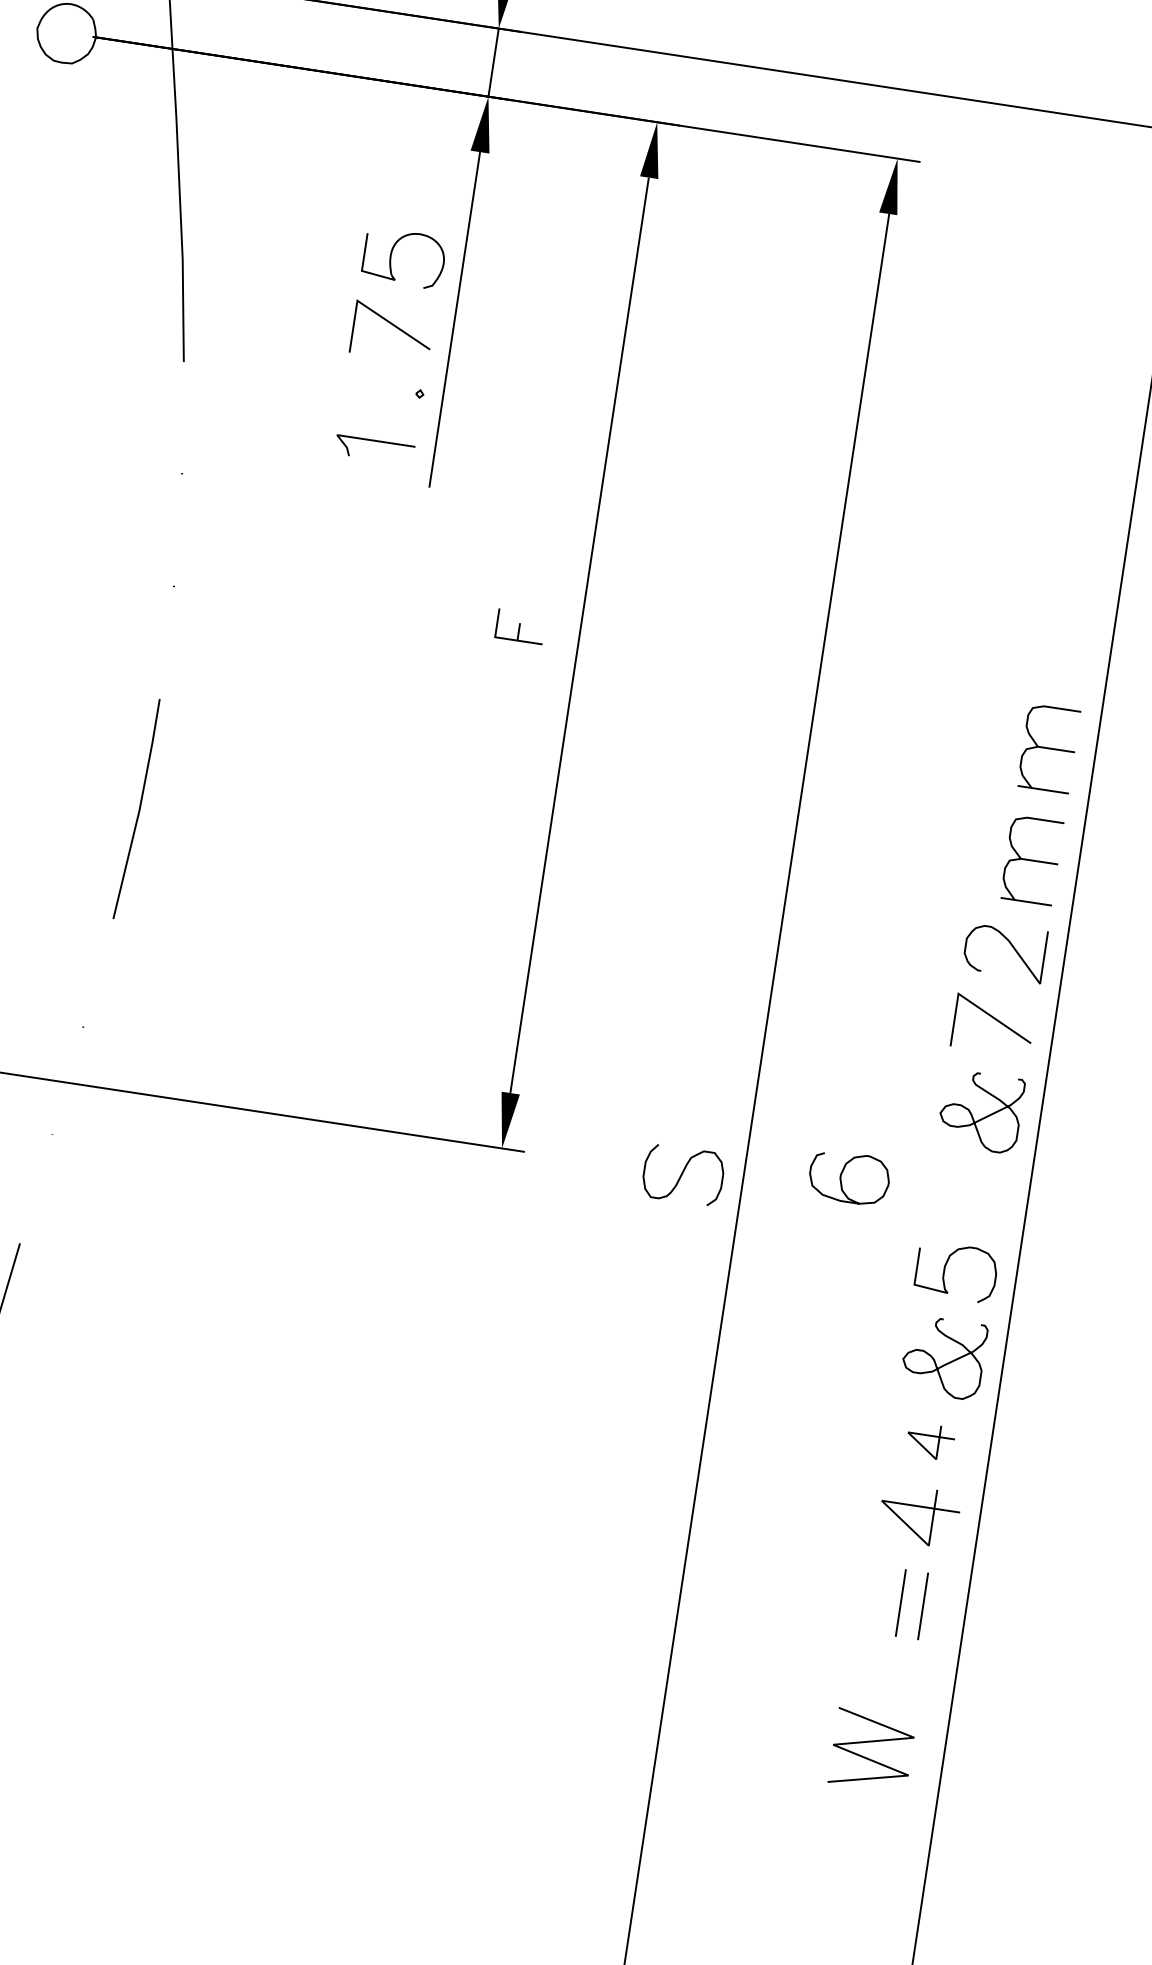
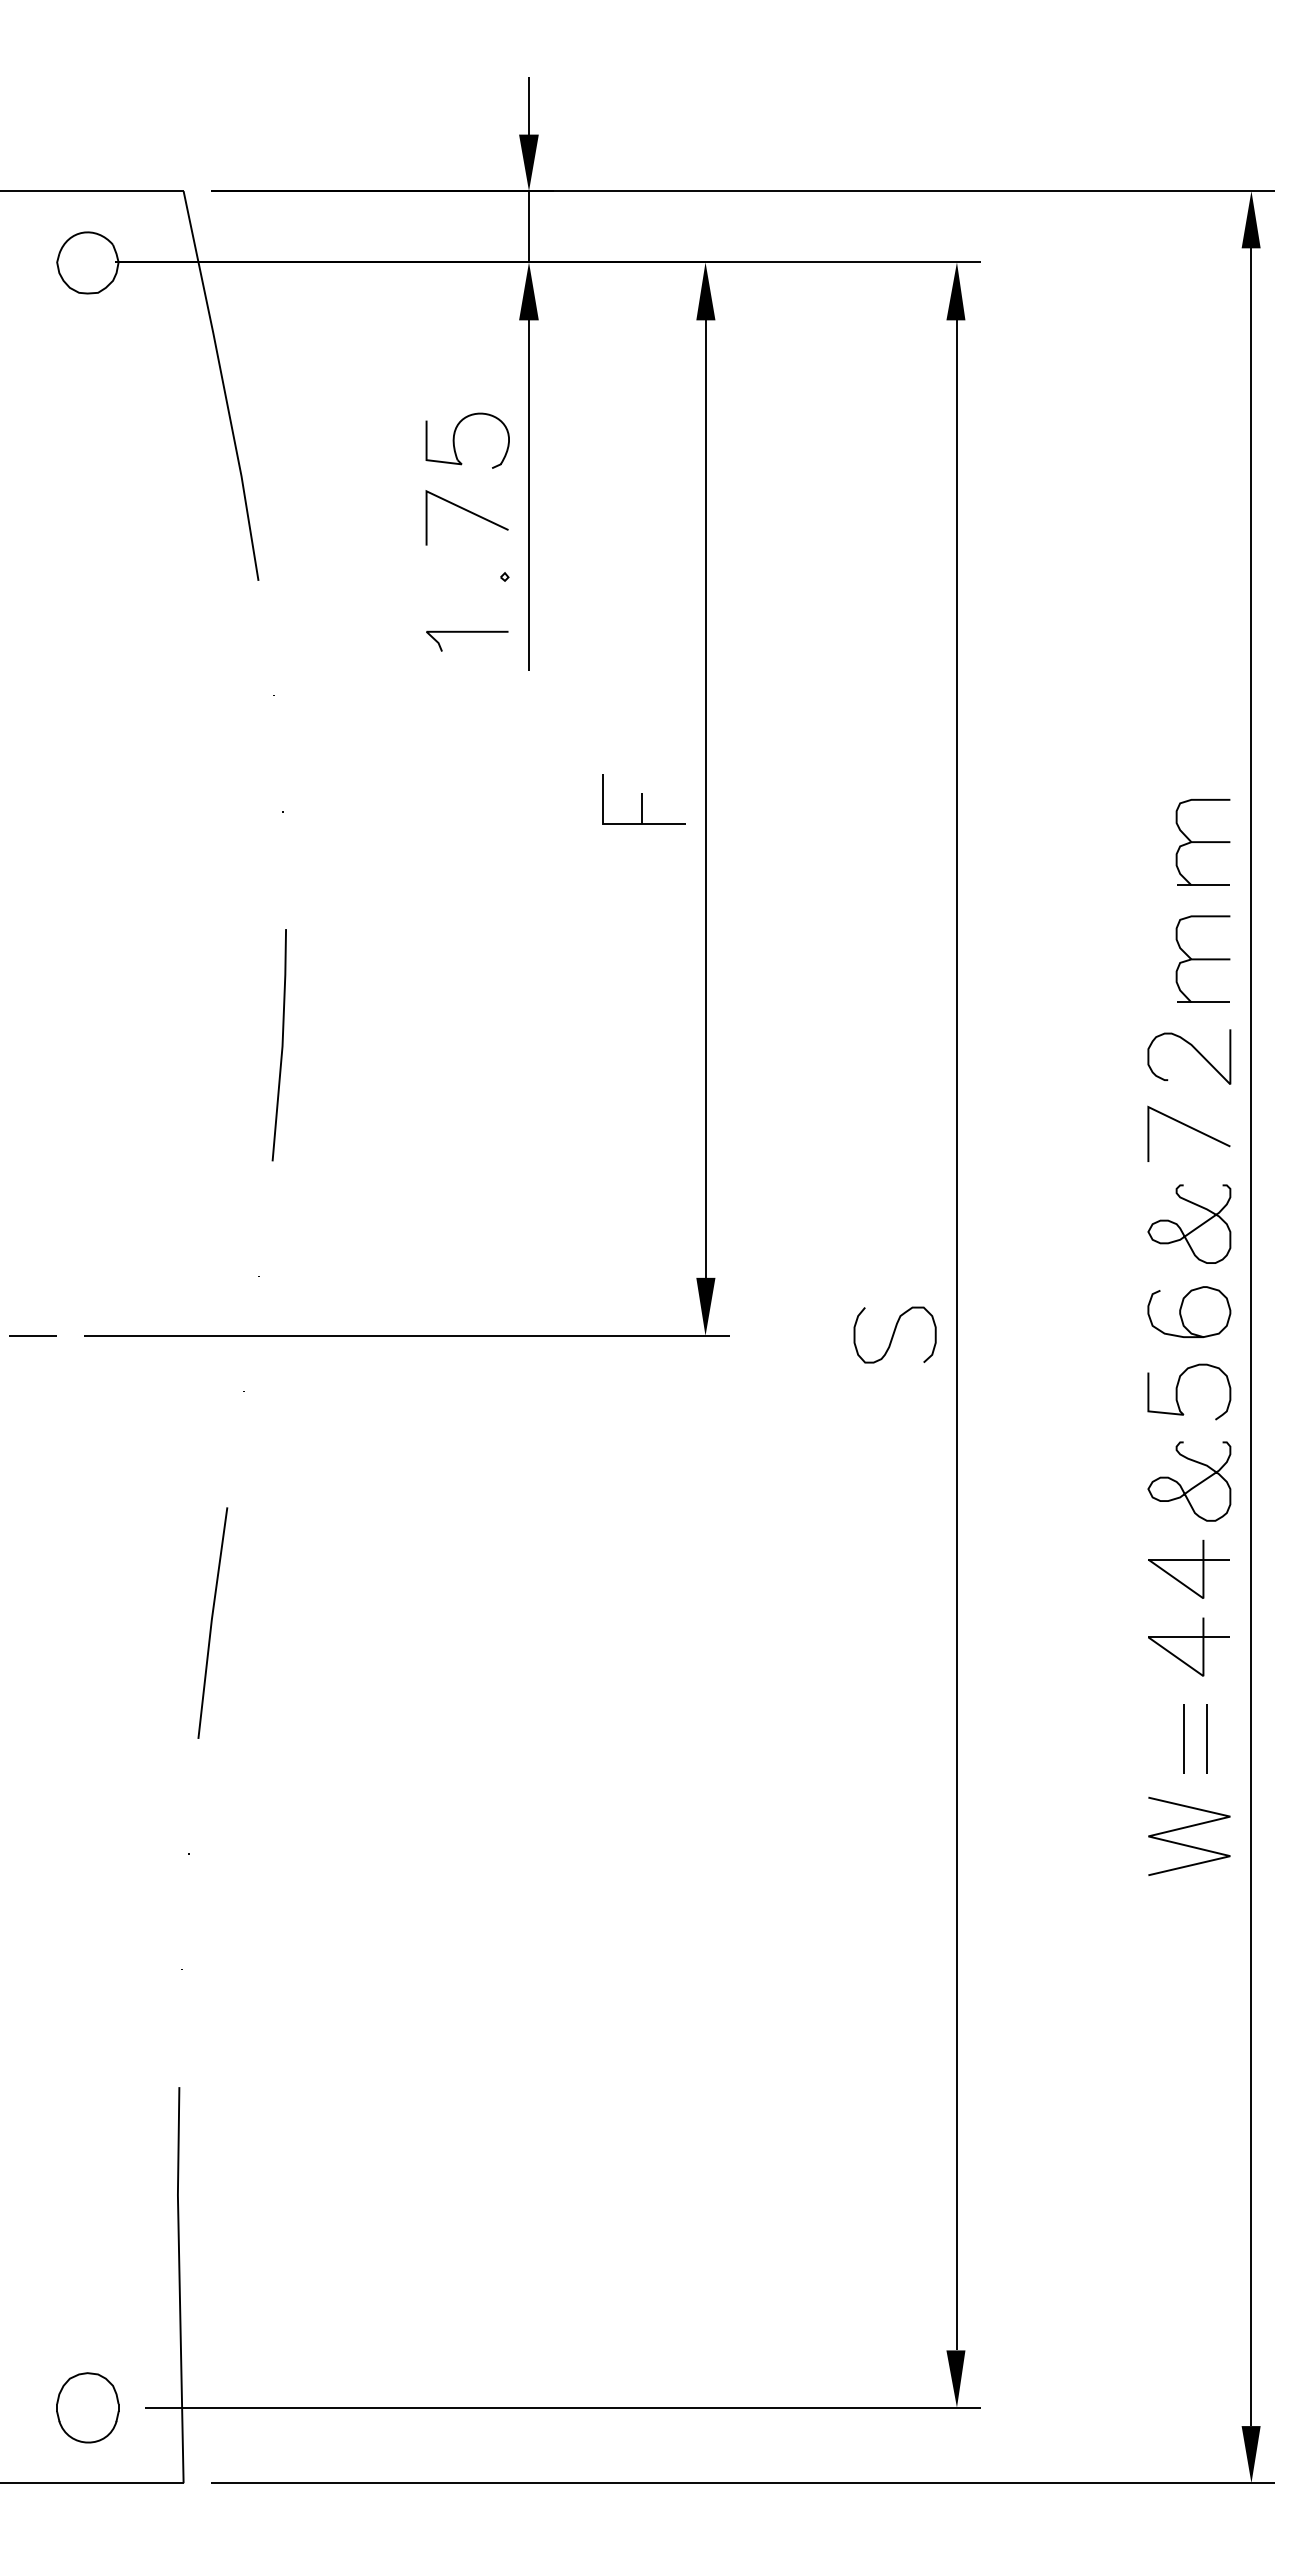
part: (520, 626) -> (643, 799), size x1.67
curve: (841, 1177) -> (1181, 1312), moved
part: (930, 1440) -> (1188, 1568), size x1.67
line: (870, 1742) -> (1186, 1828), moved

